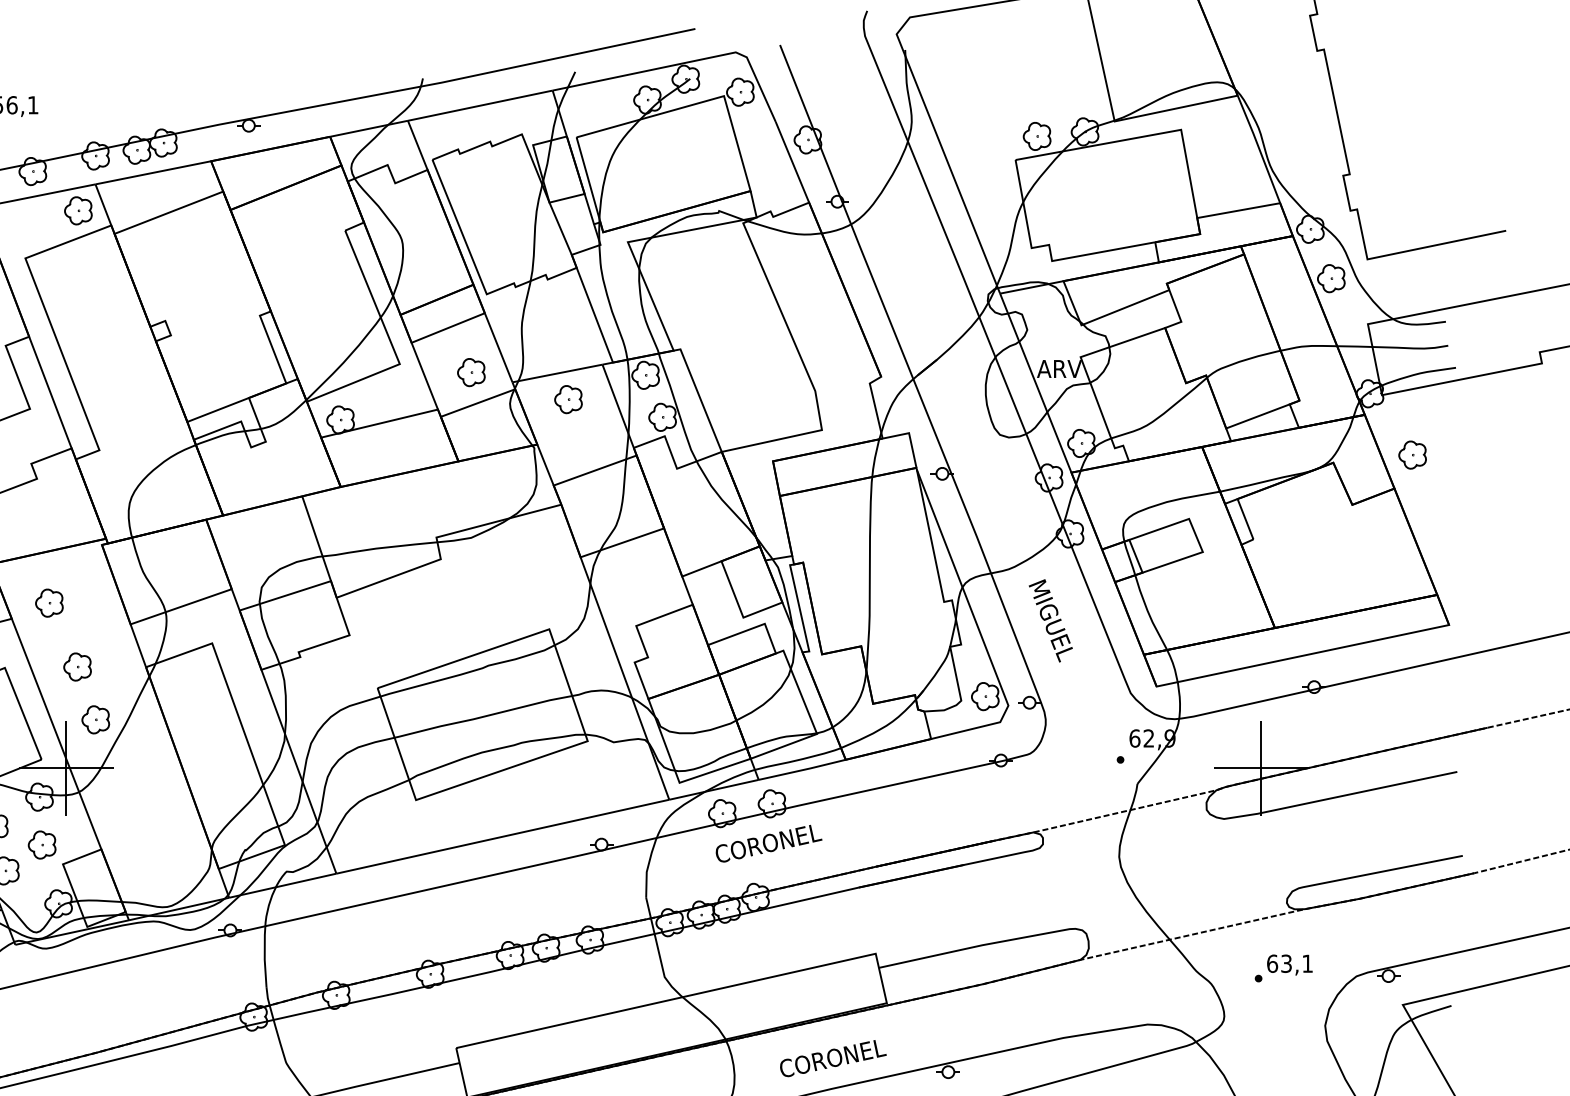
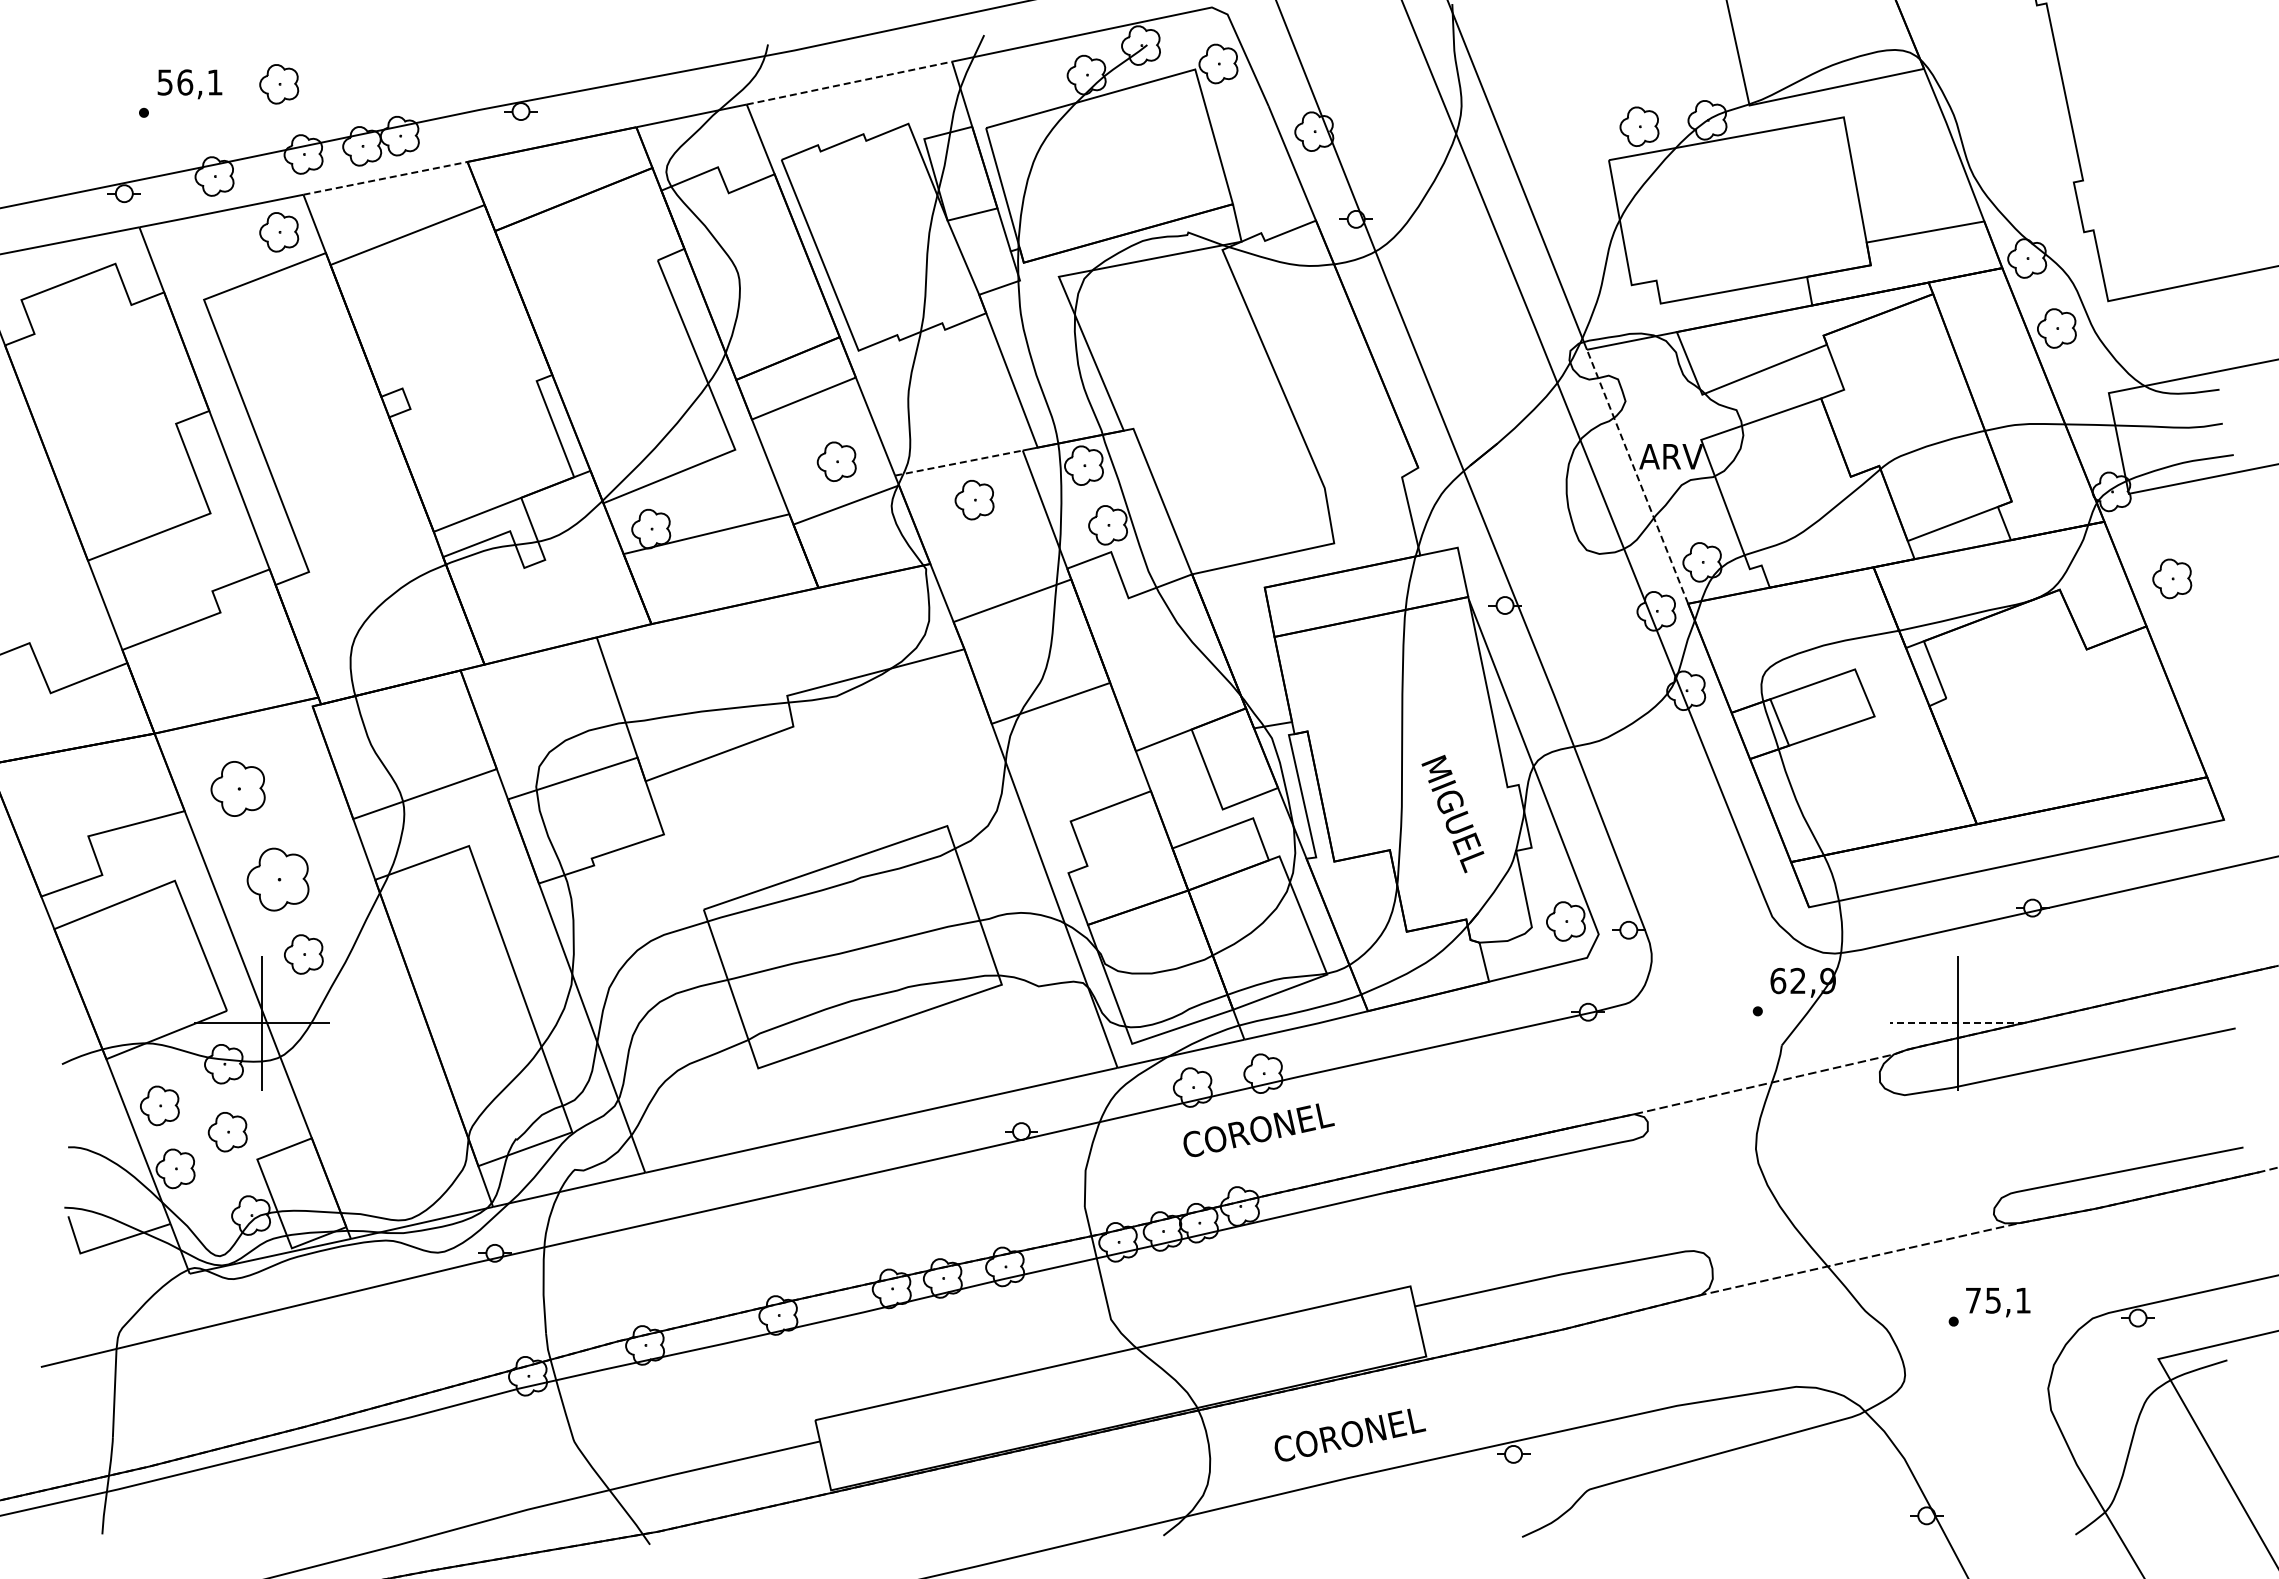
line: (480, 105) -> (849, 83), solid -> dashed
part: (78, 106) -> (279, 84), added
line: (154, 172) -> (386, 178), solid -> dashed
line: (557, 373) -> (959, 463), solid -> dashed
line: (1035, 382) -> (1637, 476), solid -> dashed
part: (49, 602) -> (237, 788), size x1.4
text: (1050, 620) -> (1452, 813), moved
part: (77, 666) -> (277, 879), size x1.6
line: (1261, 768) -> (1957, 1023), solid -> dashed
text: (1278, 963) -> (1982, 1300), 63,1 -> 75,1

